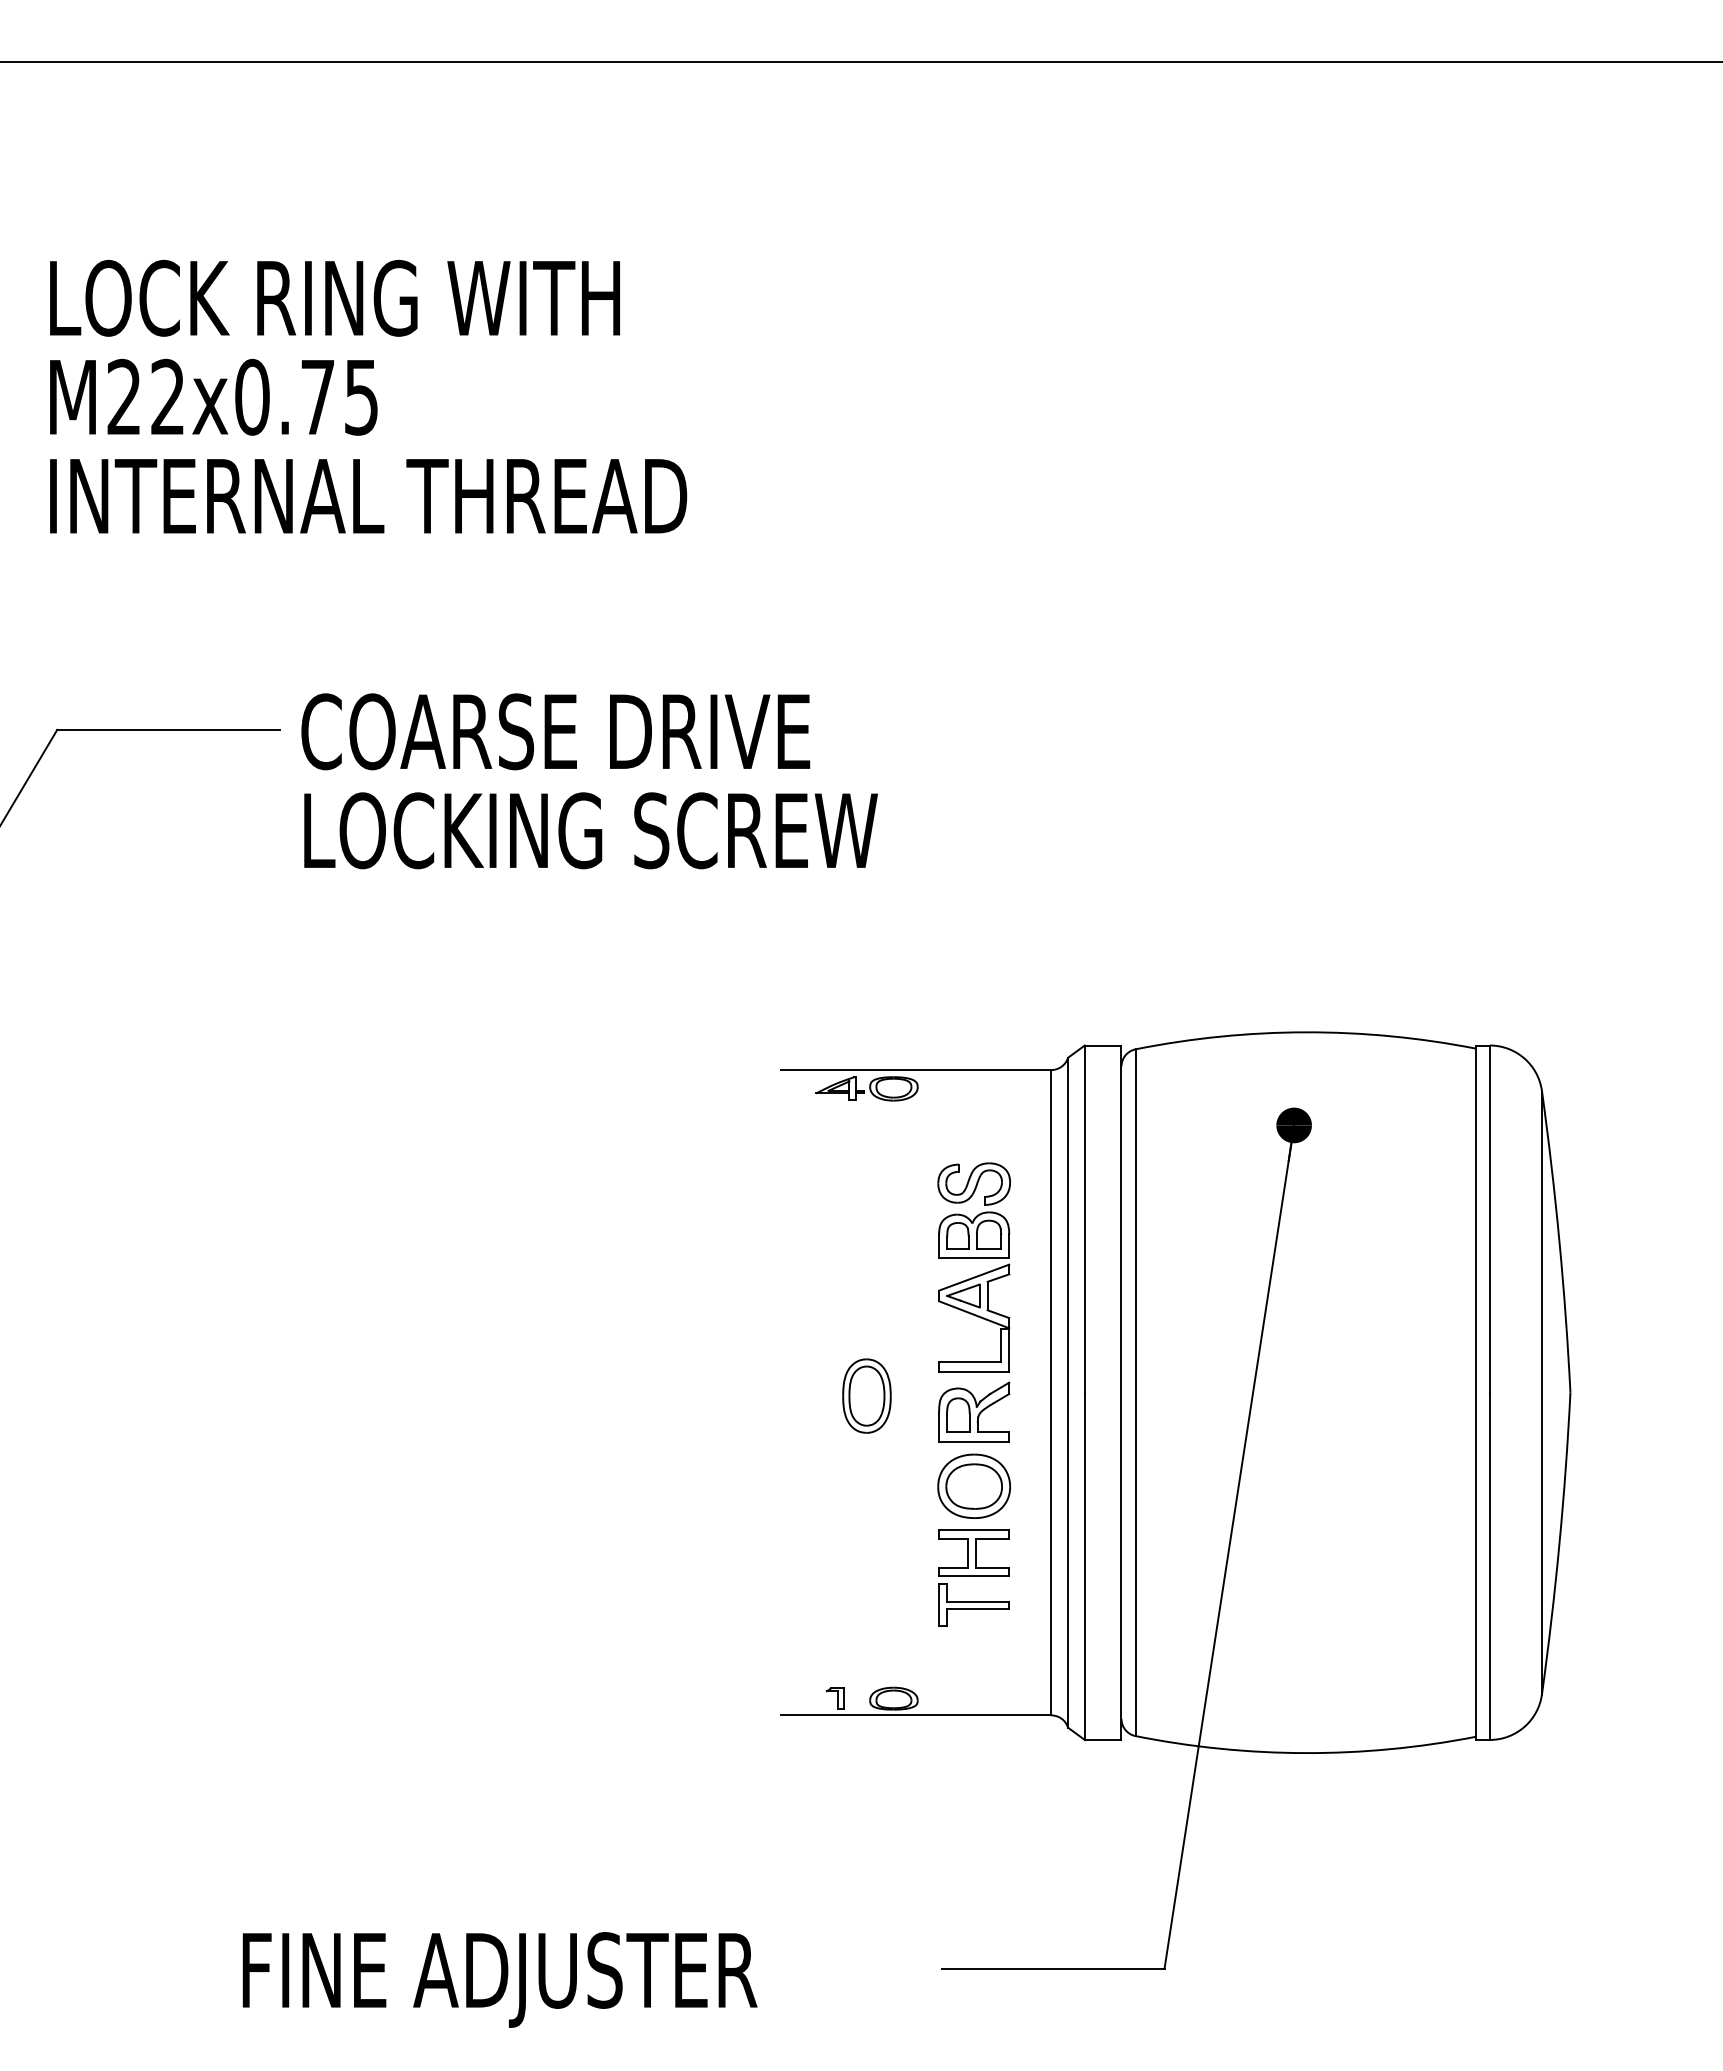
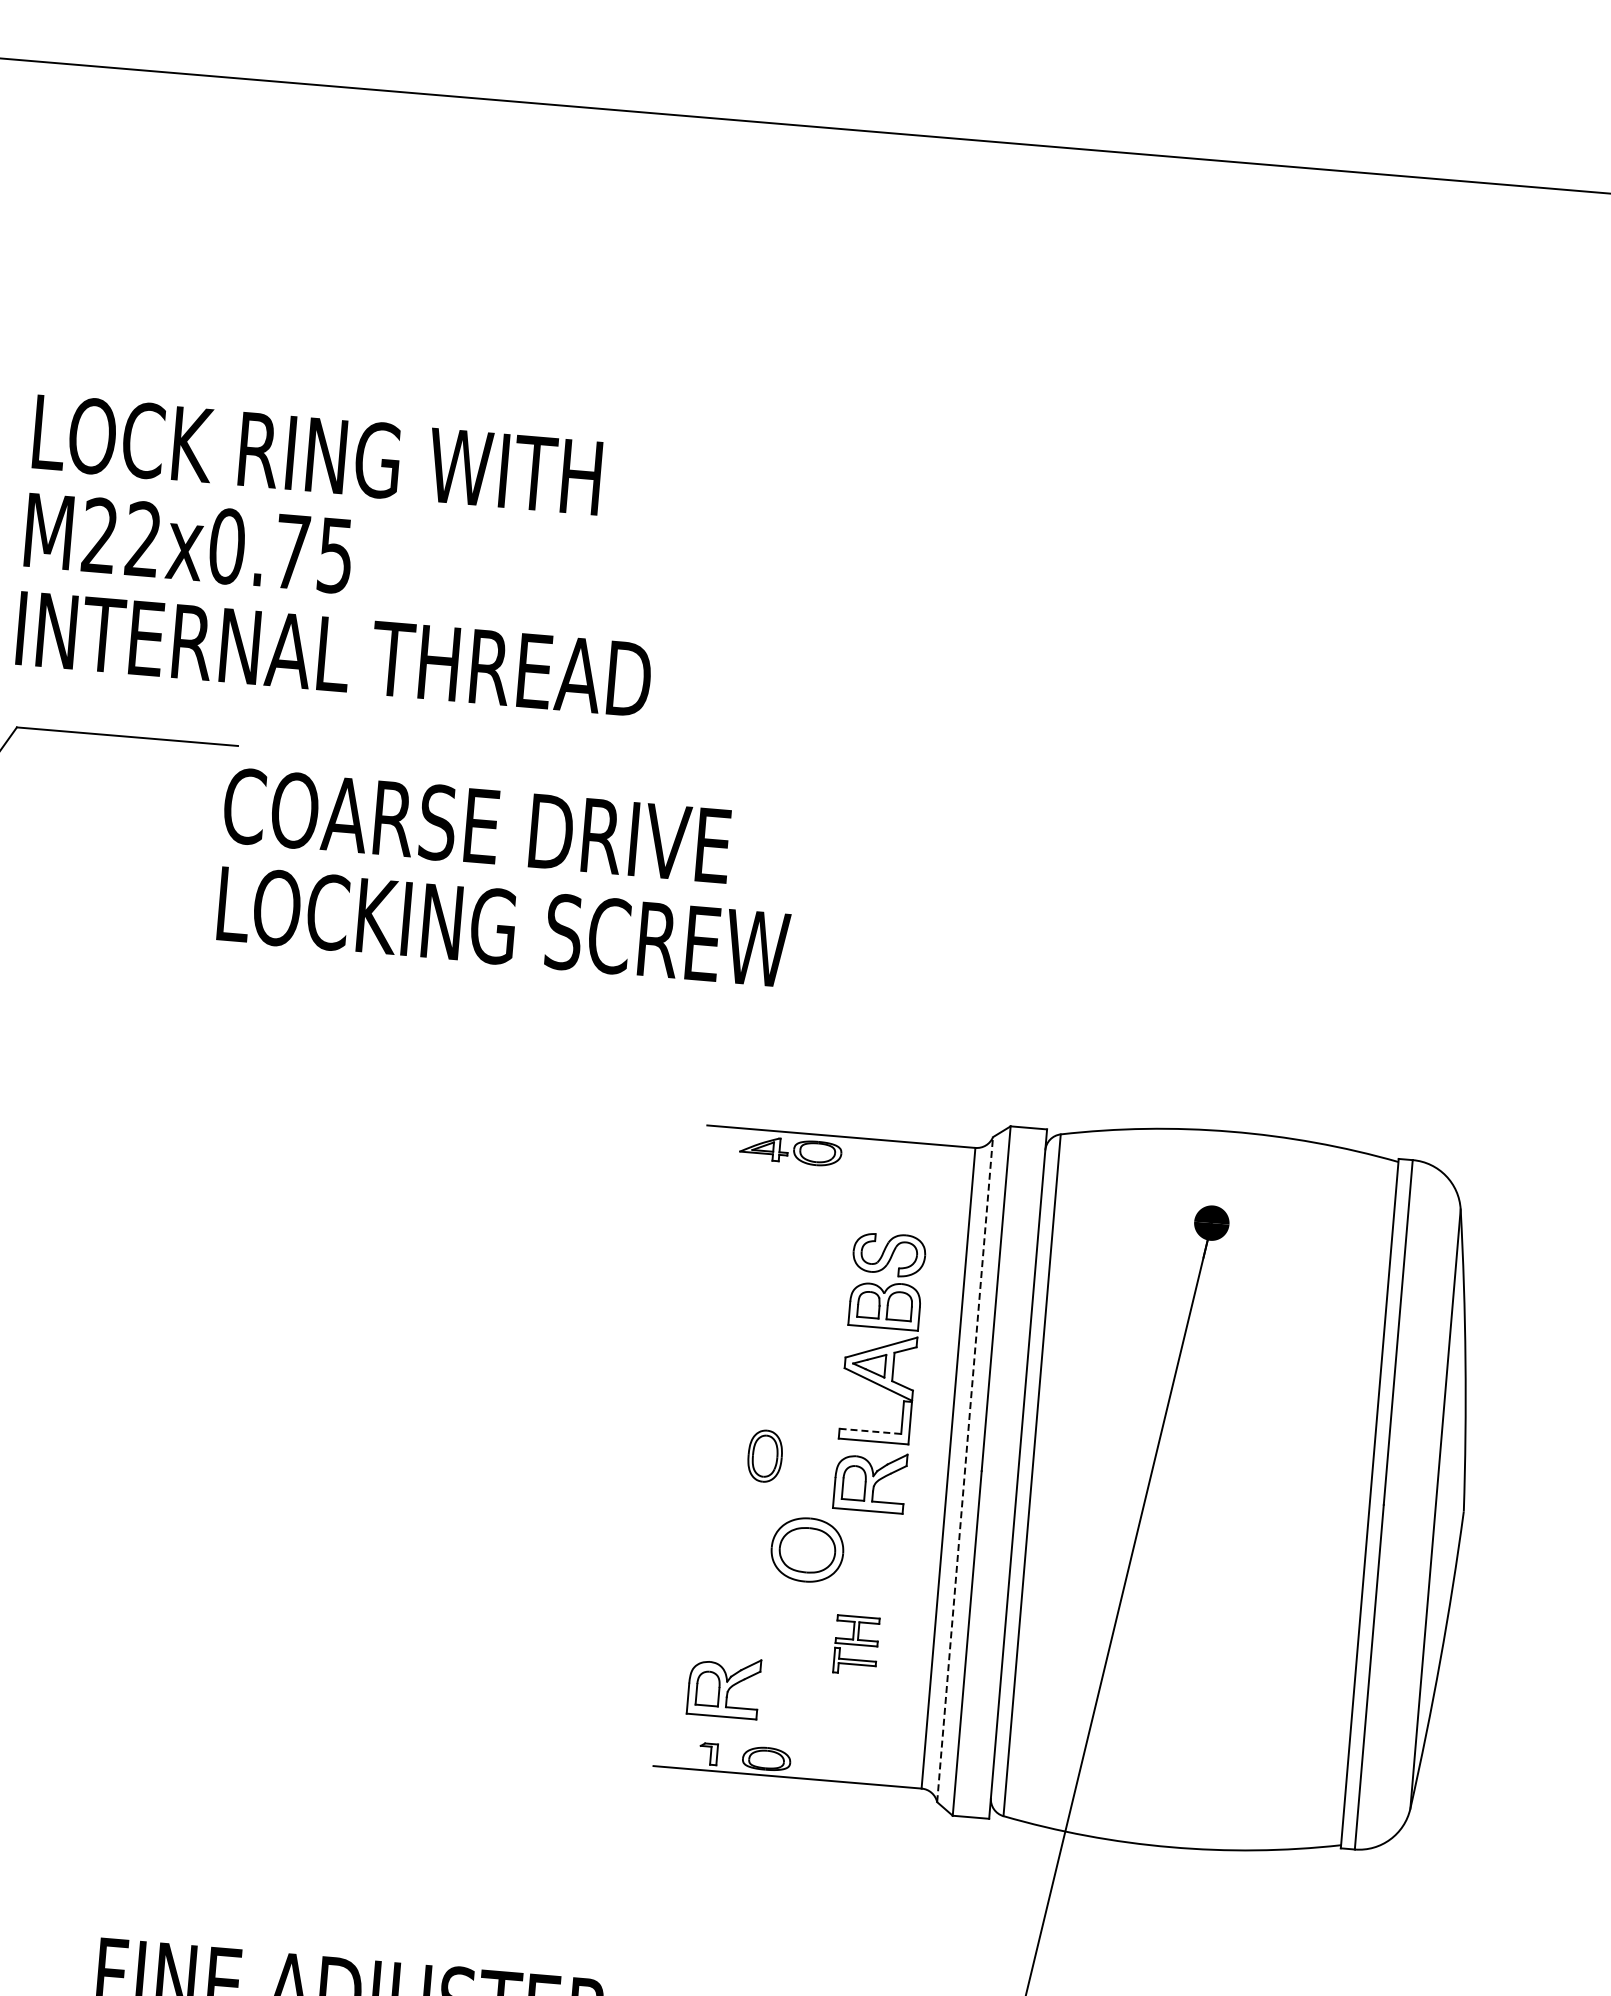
text: (368, 396) -> (342, 555), moved
text: (589, 781) -> (506, 878), moved
line: (970, 1362) -> (870, 1431), solid -> dashed
line: (1068, 1392) -> (965, 1469), solid -> dashed
part: (866, 1395) -> (764, 1455), size x0.7
part: (973, 1485) -> (806, 1549), moved
part: (973, 1577) -> (855, 1645), size x0.6
part: (845, 1629) -> (724, 1686), added

